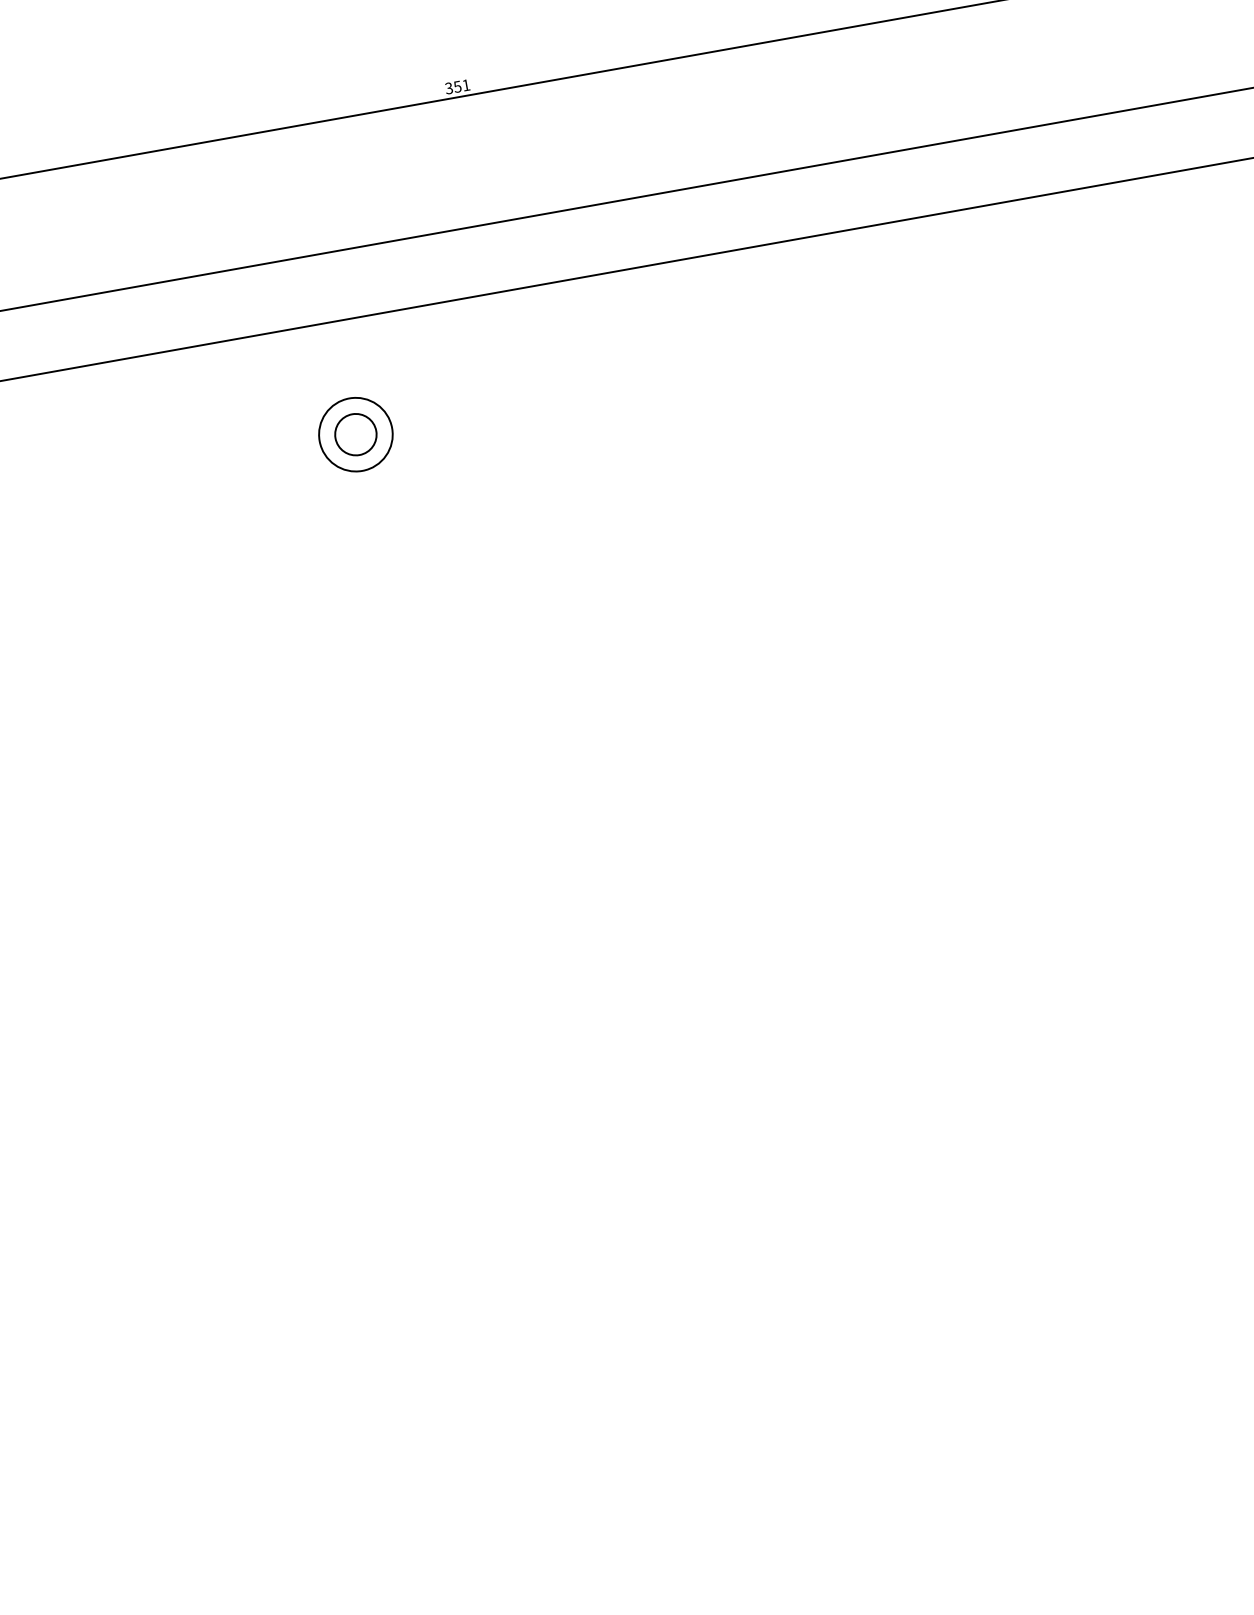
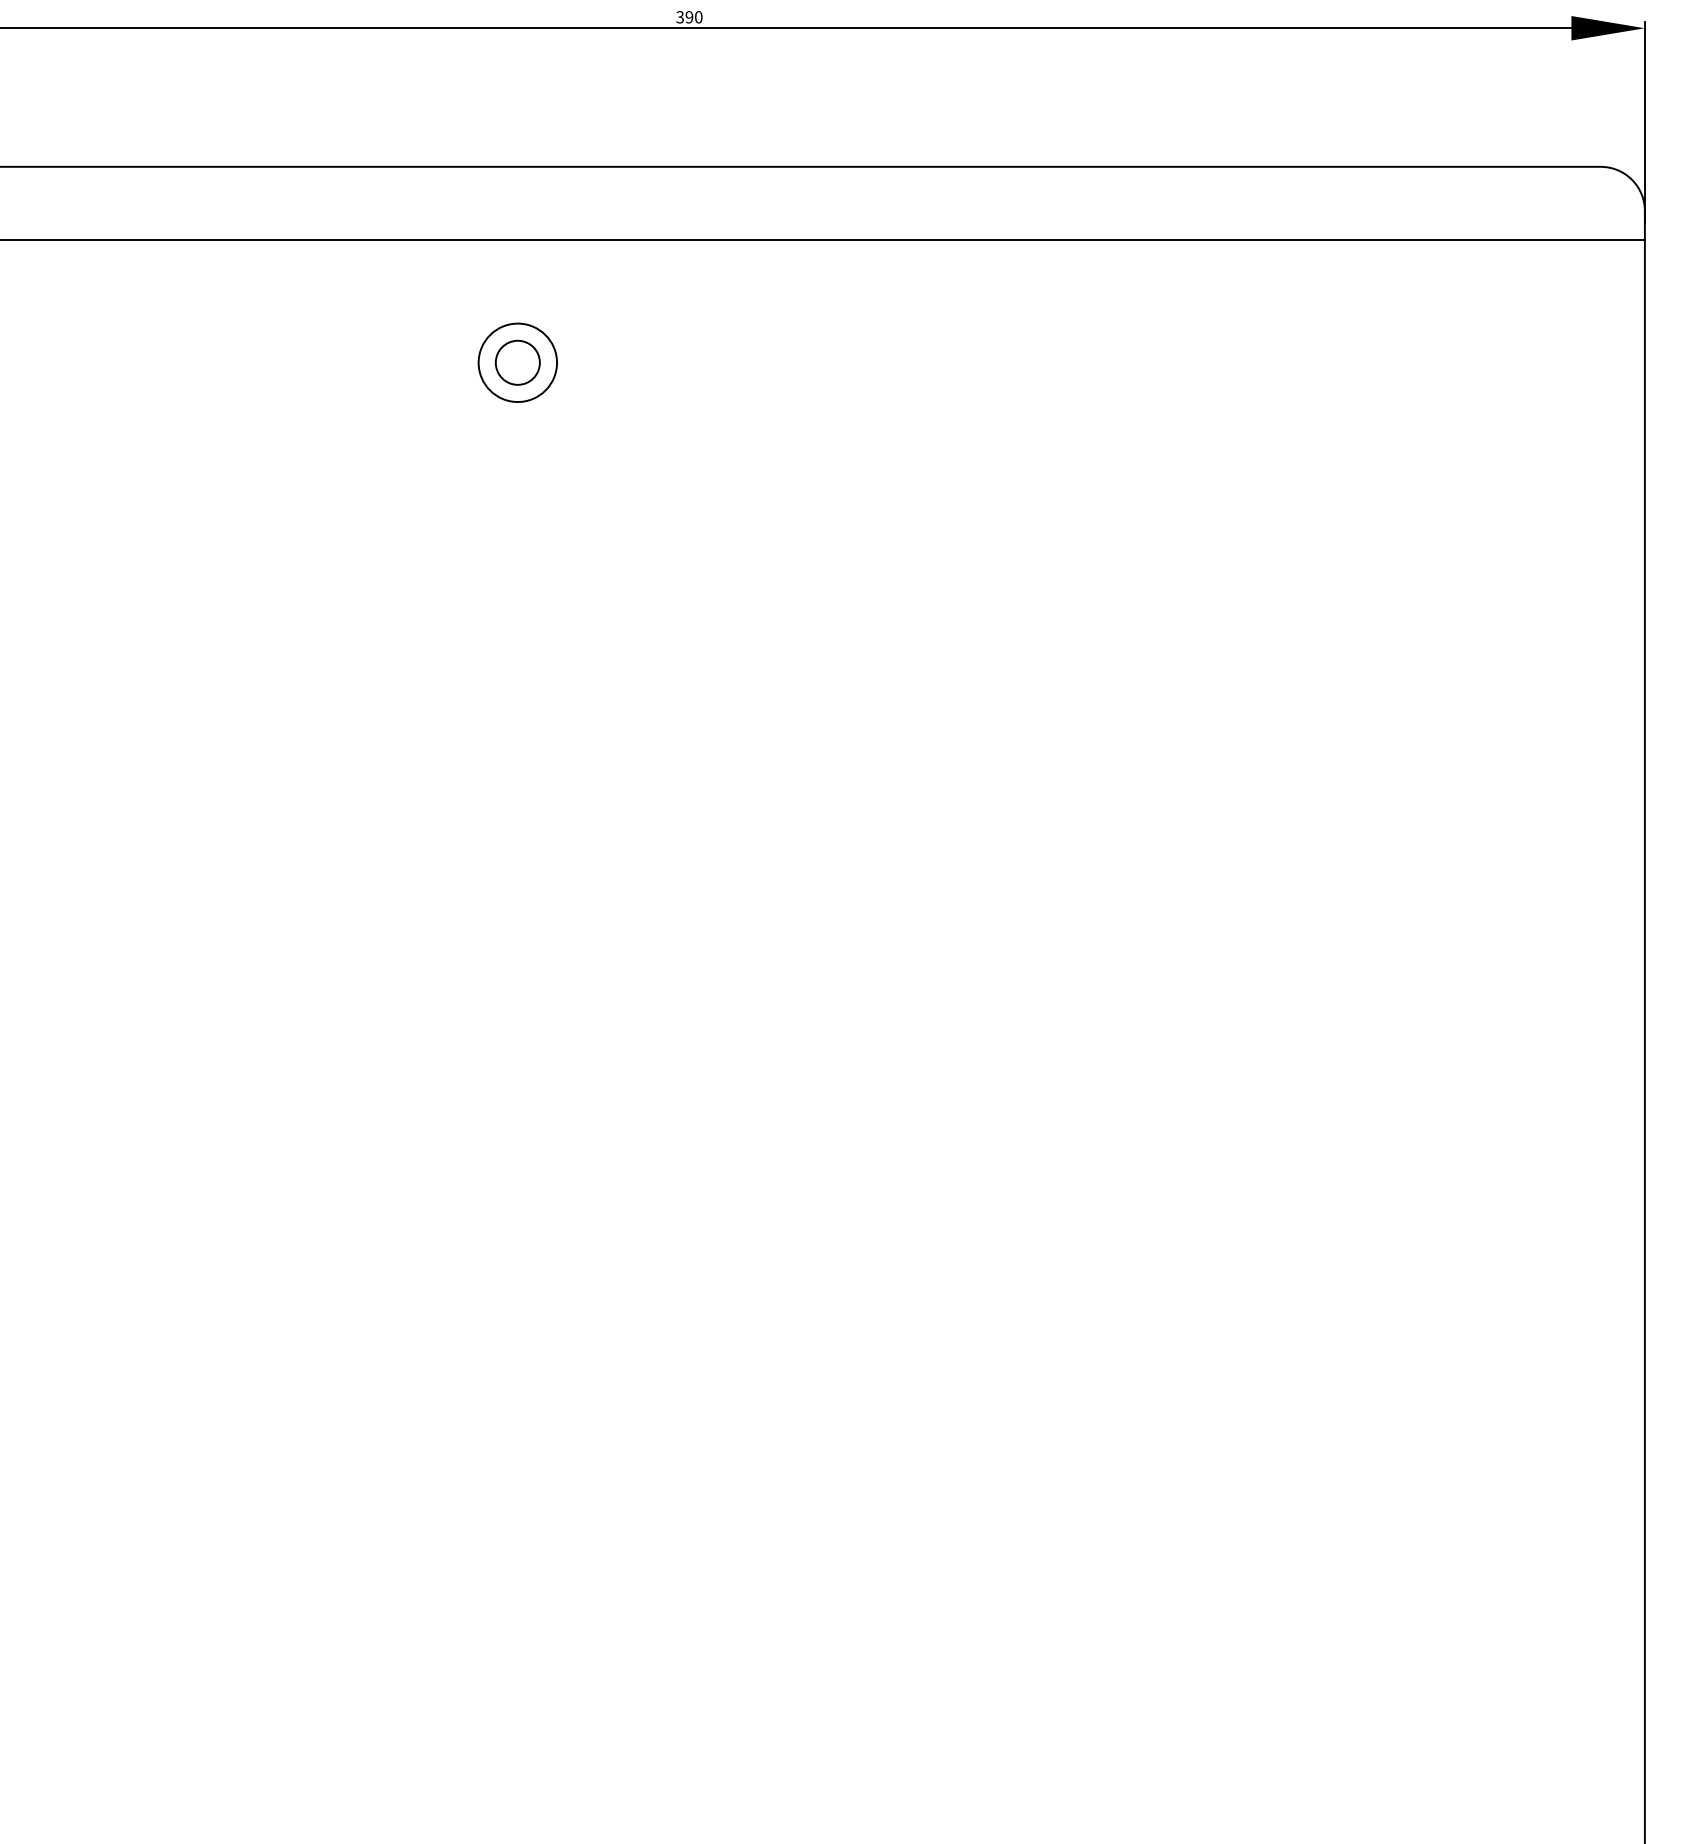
text: (461, 86) -> (693, 17), 351 -> 390

